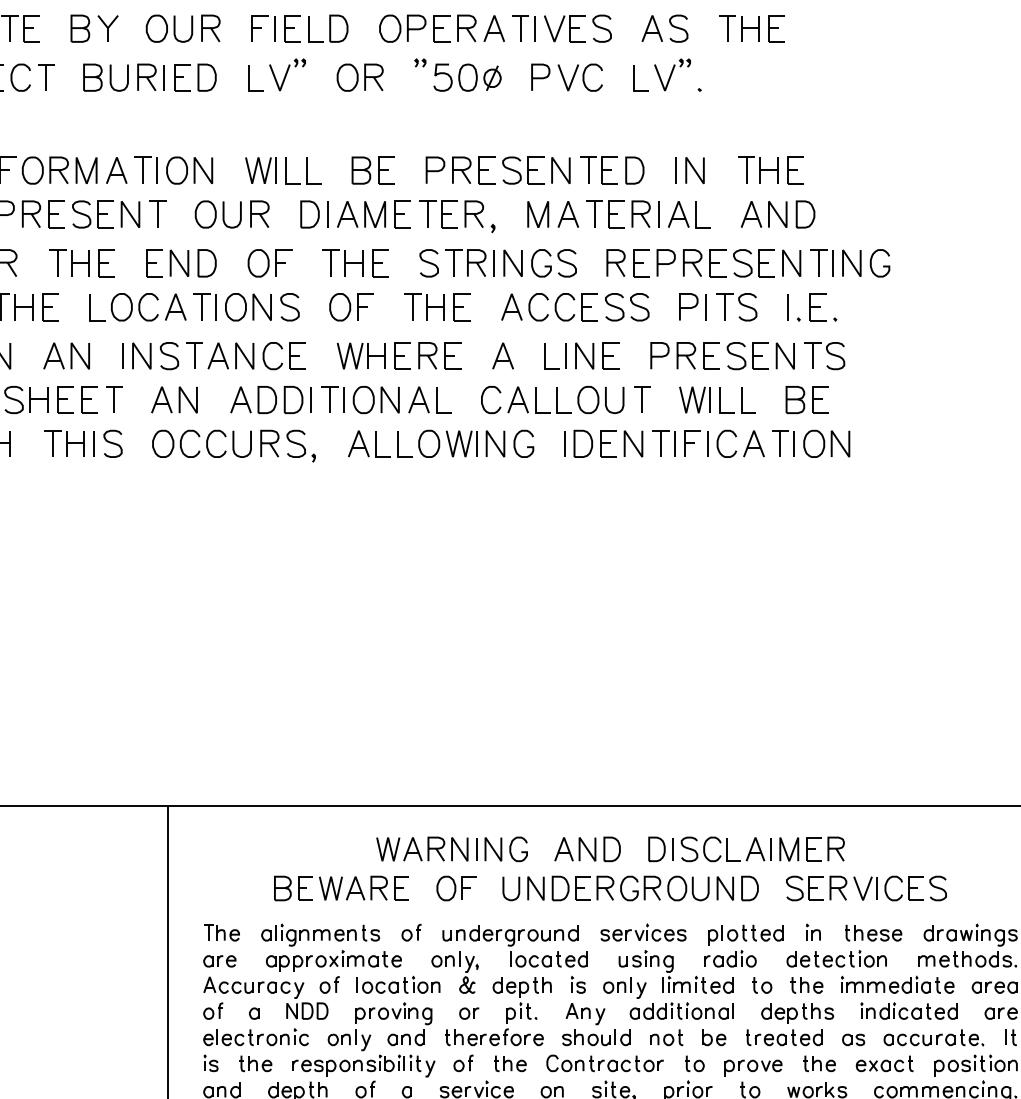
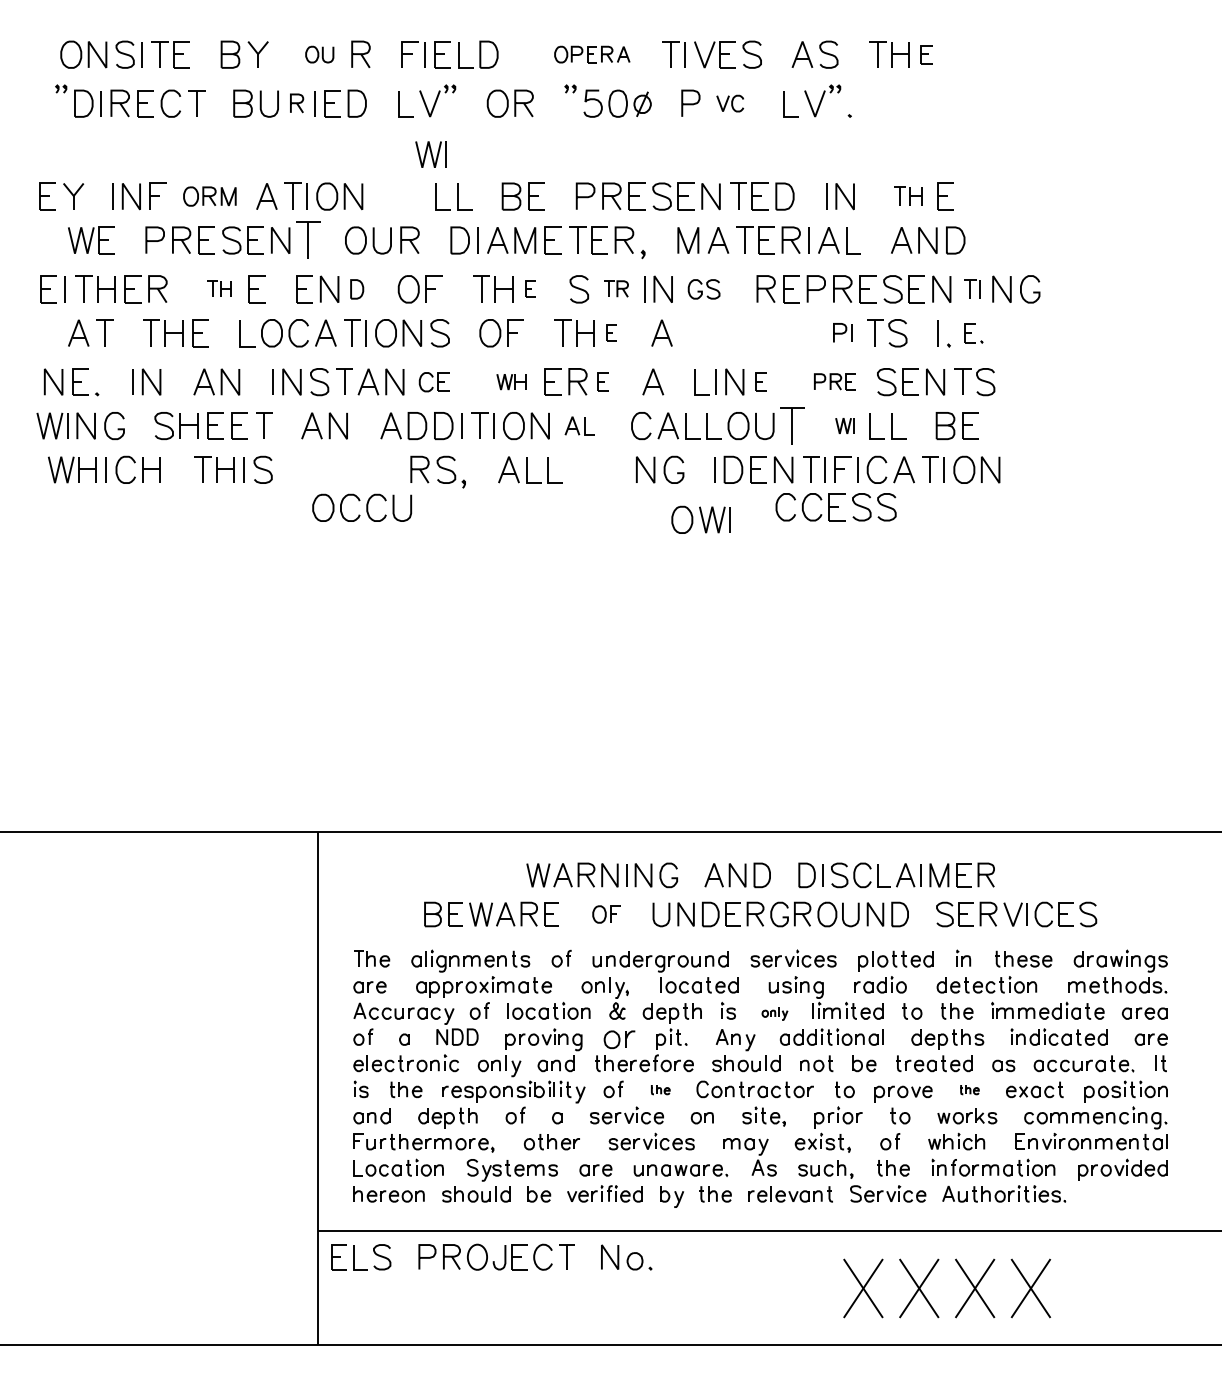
part: (169, 28) -> (319, 54), size x0.6
part: (442, 28) -> (592, 54), size x0.6
part: (776, 28) -> (926, 54), size x0.7
part: (146, 77) -> (296, 103), size x0.7
part: (579, 77) -> (729, 103), size x0.6
part: (758, 169) -> (908, 195), size x0.7
part: (59, 170) -> (209, 196), size x0.7
part: (260, 170) -> (430, 154), moved
part: (158, 213) -> (308, 239), size x1.4
part: (69, 262) -> (219, 288), size x0.6
part: (466, 262) -> (616, 288), size x0.6
part: (822, 262) -> (972, 288), size x0.7
part: (206, 263) -> (356, 289), size x0.7
part: (380, 263) -> (530, 289), size x0.6
part: (553, 263) -> (703, 289), size x0.7
part: (692, 306) -> (842, 332), size x0.7
part: (461, 307) -> (611, 333), size x0.6
part: (588, 307) -> (835, 507), moved
part: (823, 307) -> (973, 333), size x0.7
part: (361, 355) -> (511, 381), size x0.6
part: (453, 355) -> (603, 381), size x0.7
part: (611, 355) -> (761, 381), size x0.7
part: (684, 355) -> (834, 381), size x0.6
part: (283, 356) -> (433, 382), size x0.7
part: (429, 399) -> (579, 425), size x0.7
part: (642, 399) -> (792, 425), size x1.4
part: (694, 399) -> (844, 425), size x0.6
part: (202, 443) -> (362, 507), moved
part: (447, 443) -> (700, 519), moved
part: (456, 888) -> (606, 914), size x0.7
part: (624, 987) -> (774, 1013), size x0.6
part: (469, 1013) -> (619, 1039), size x1.6
part: (510, 1063) -> (660, 1089), size x0.6
part: (819, 1063) -> (969, 1089), size x0.6

